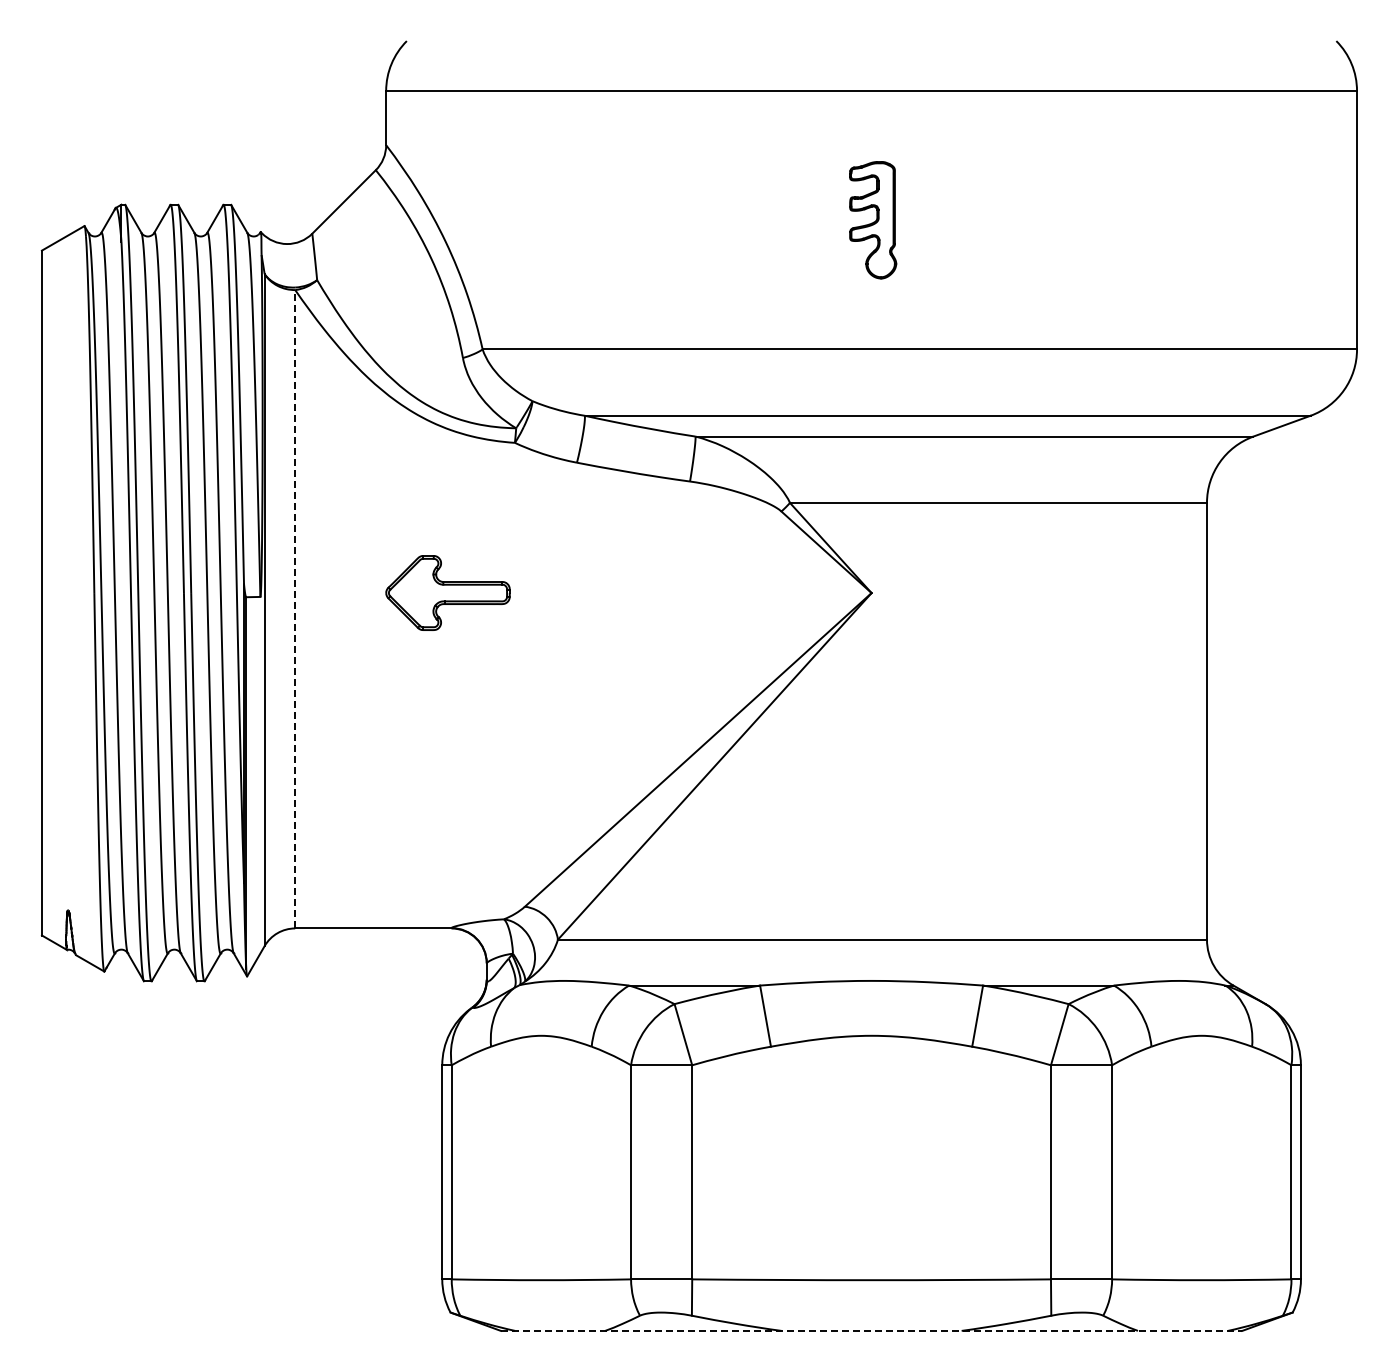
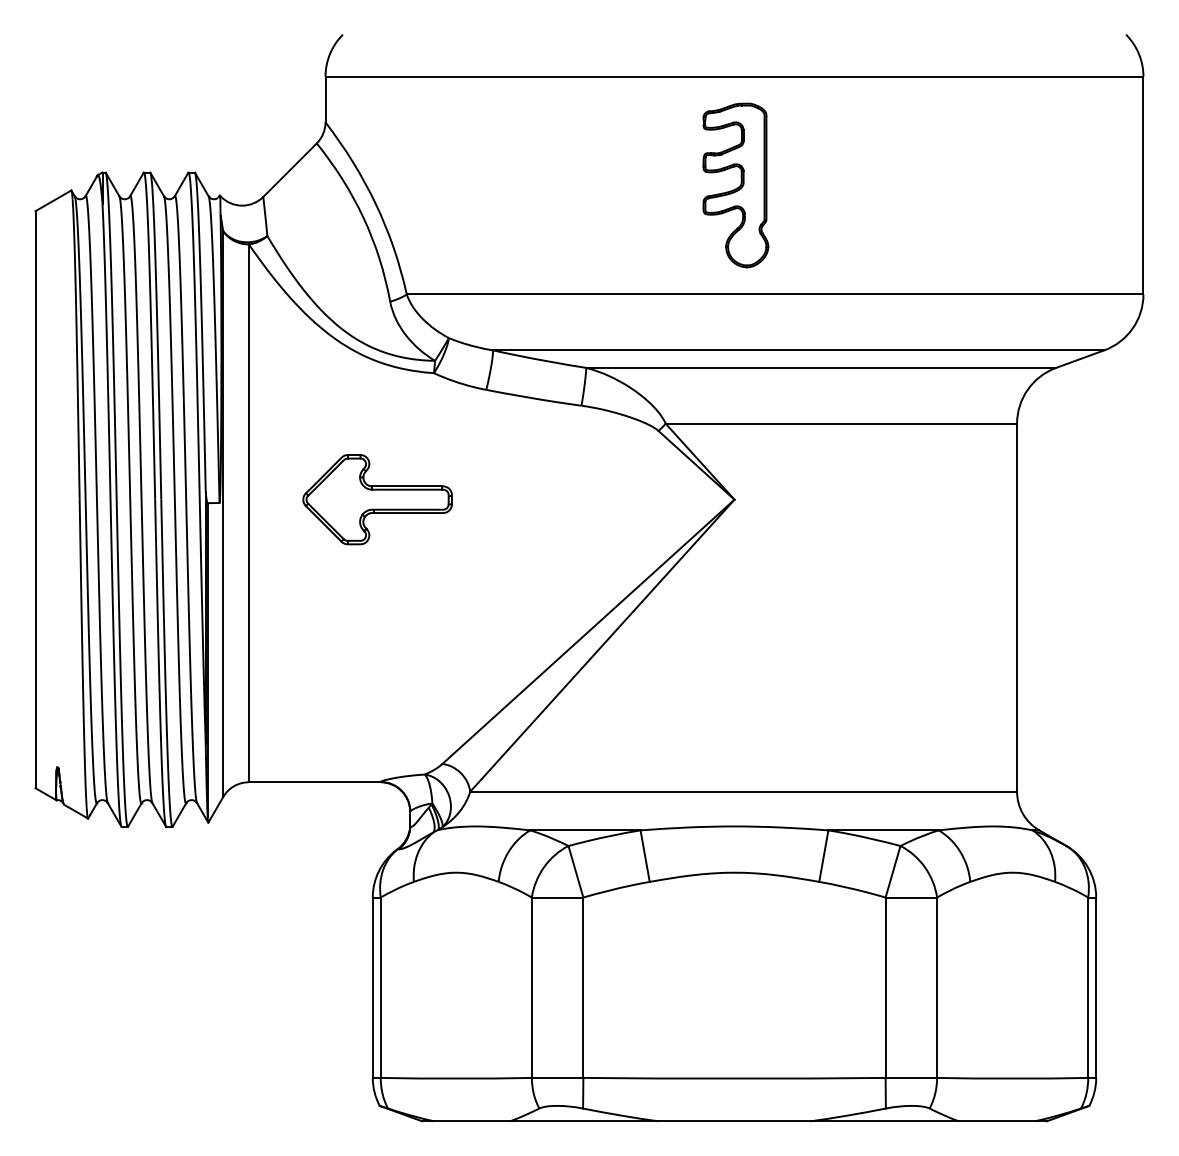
part: (872, 220) -> (735, 185), size x1.67
part: (447, 592) -> (377, 499), size x1.43
line: (295, 608) -> (249, 512), dashed -> solid
line: (871, 1330) -> (734, 1120), dashed -> solid

